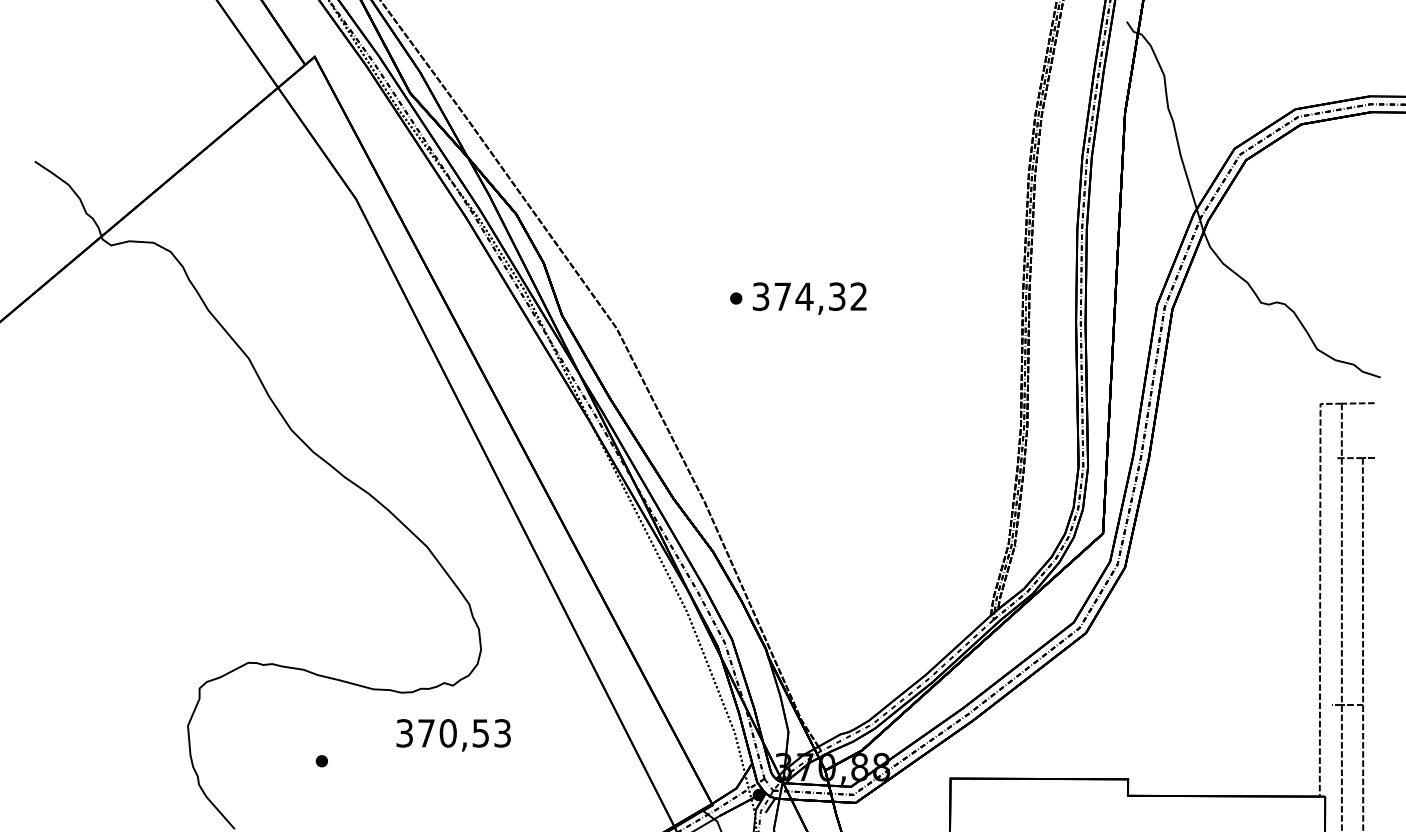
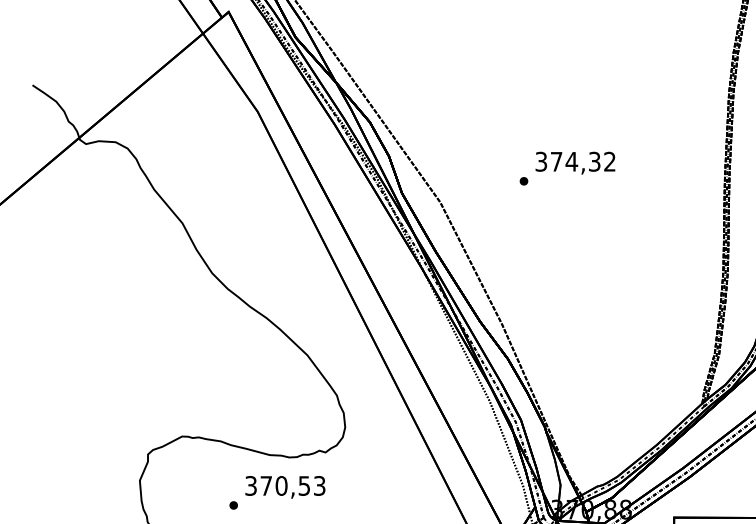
text: (809, 298) -> (575, 163), moved
text: (453, 735) -> (285, 487), moved

